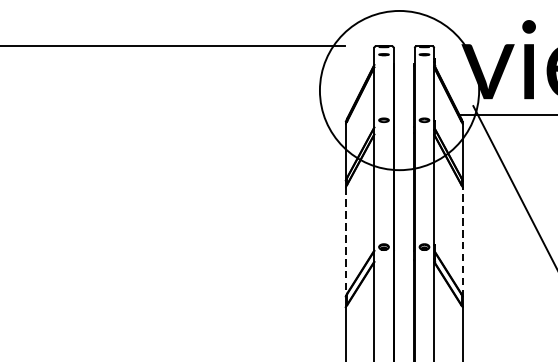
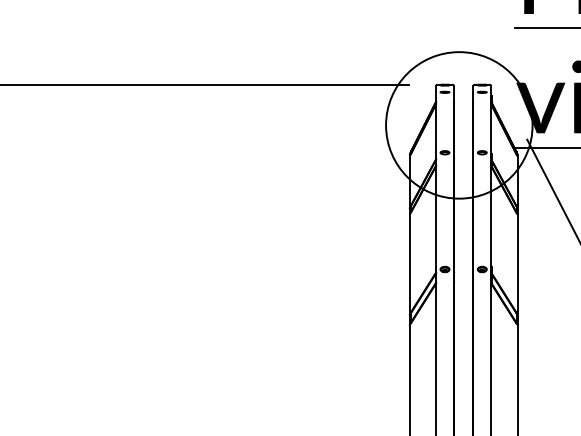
line: (345, 241) -> (409, 264), dashed -> solid
line: (462, 241) -> (517, 264), dashed -> solid

